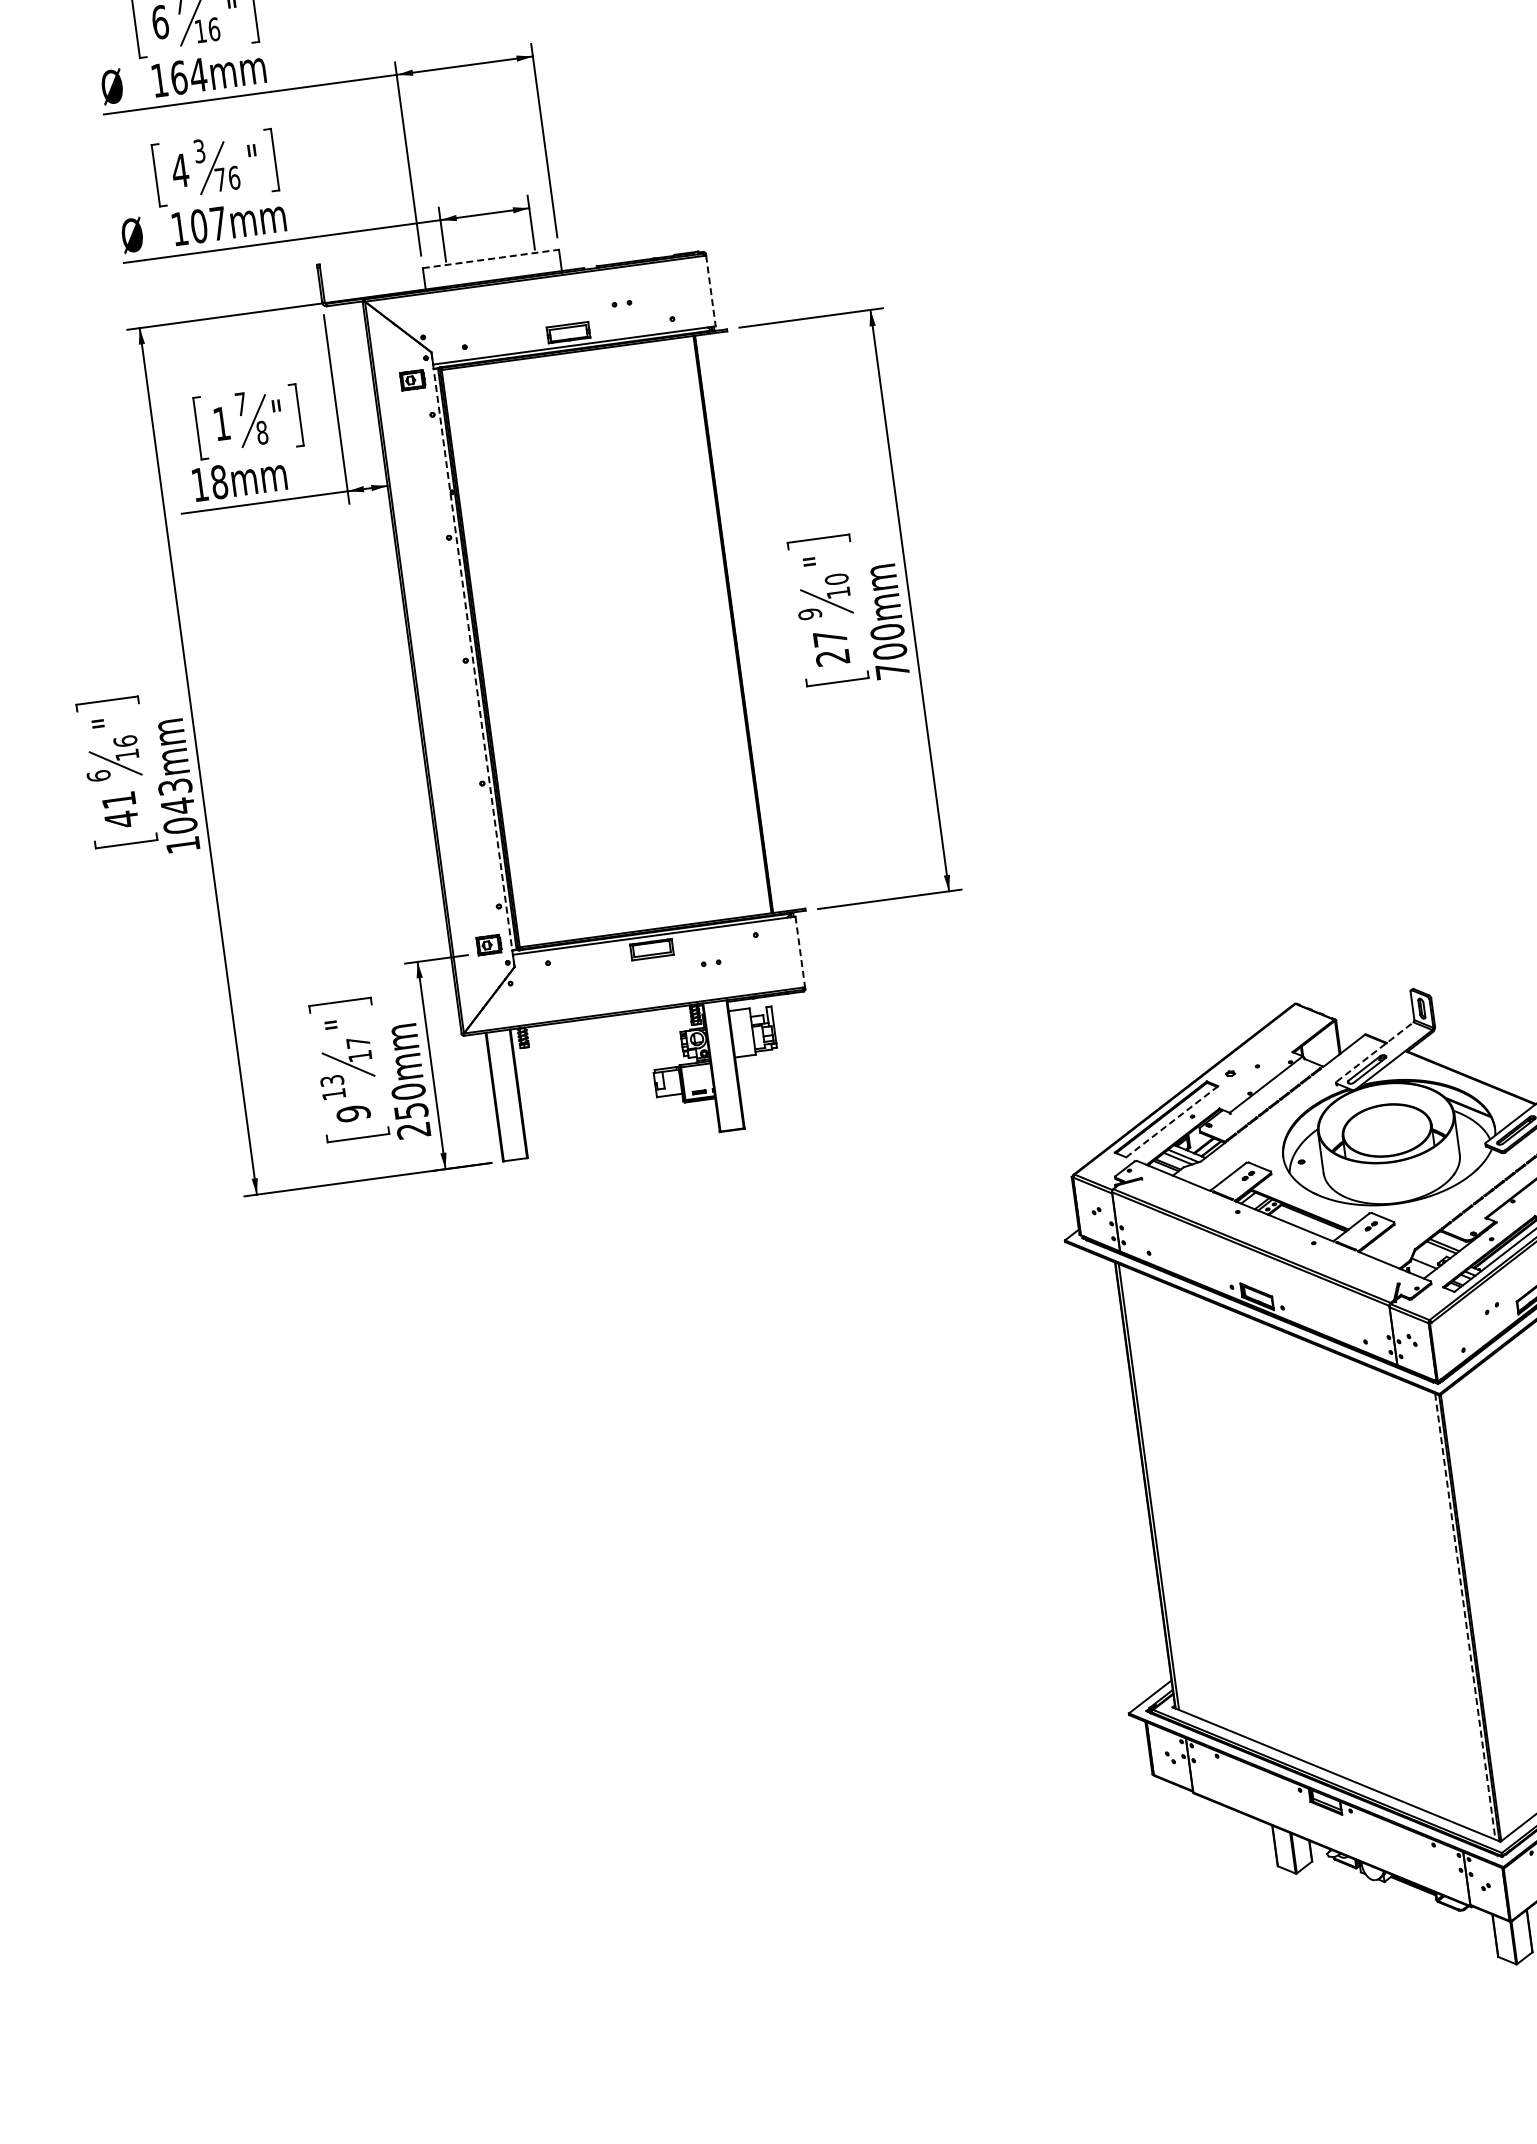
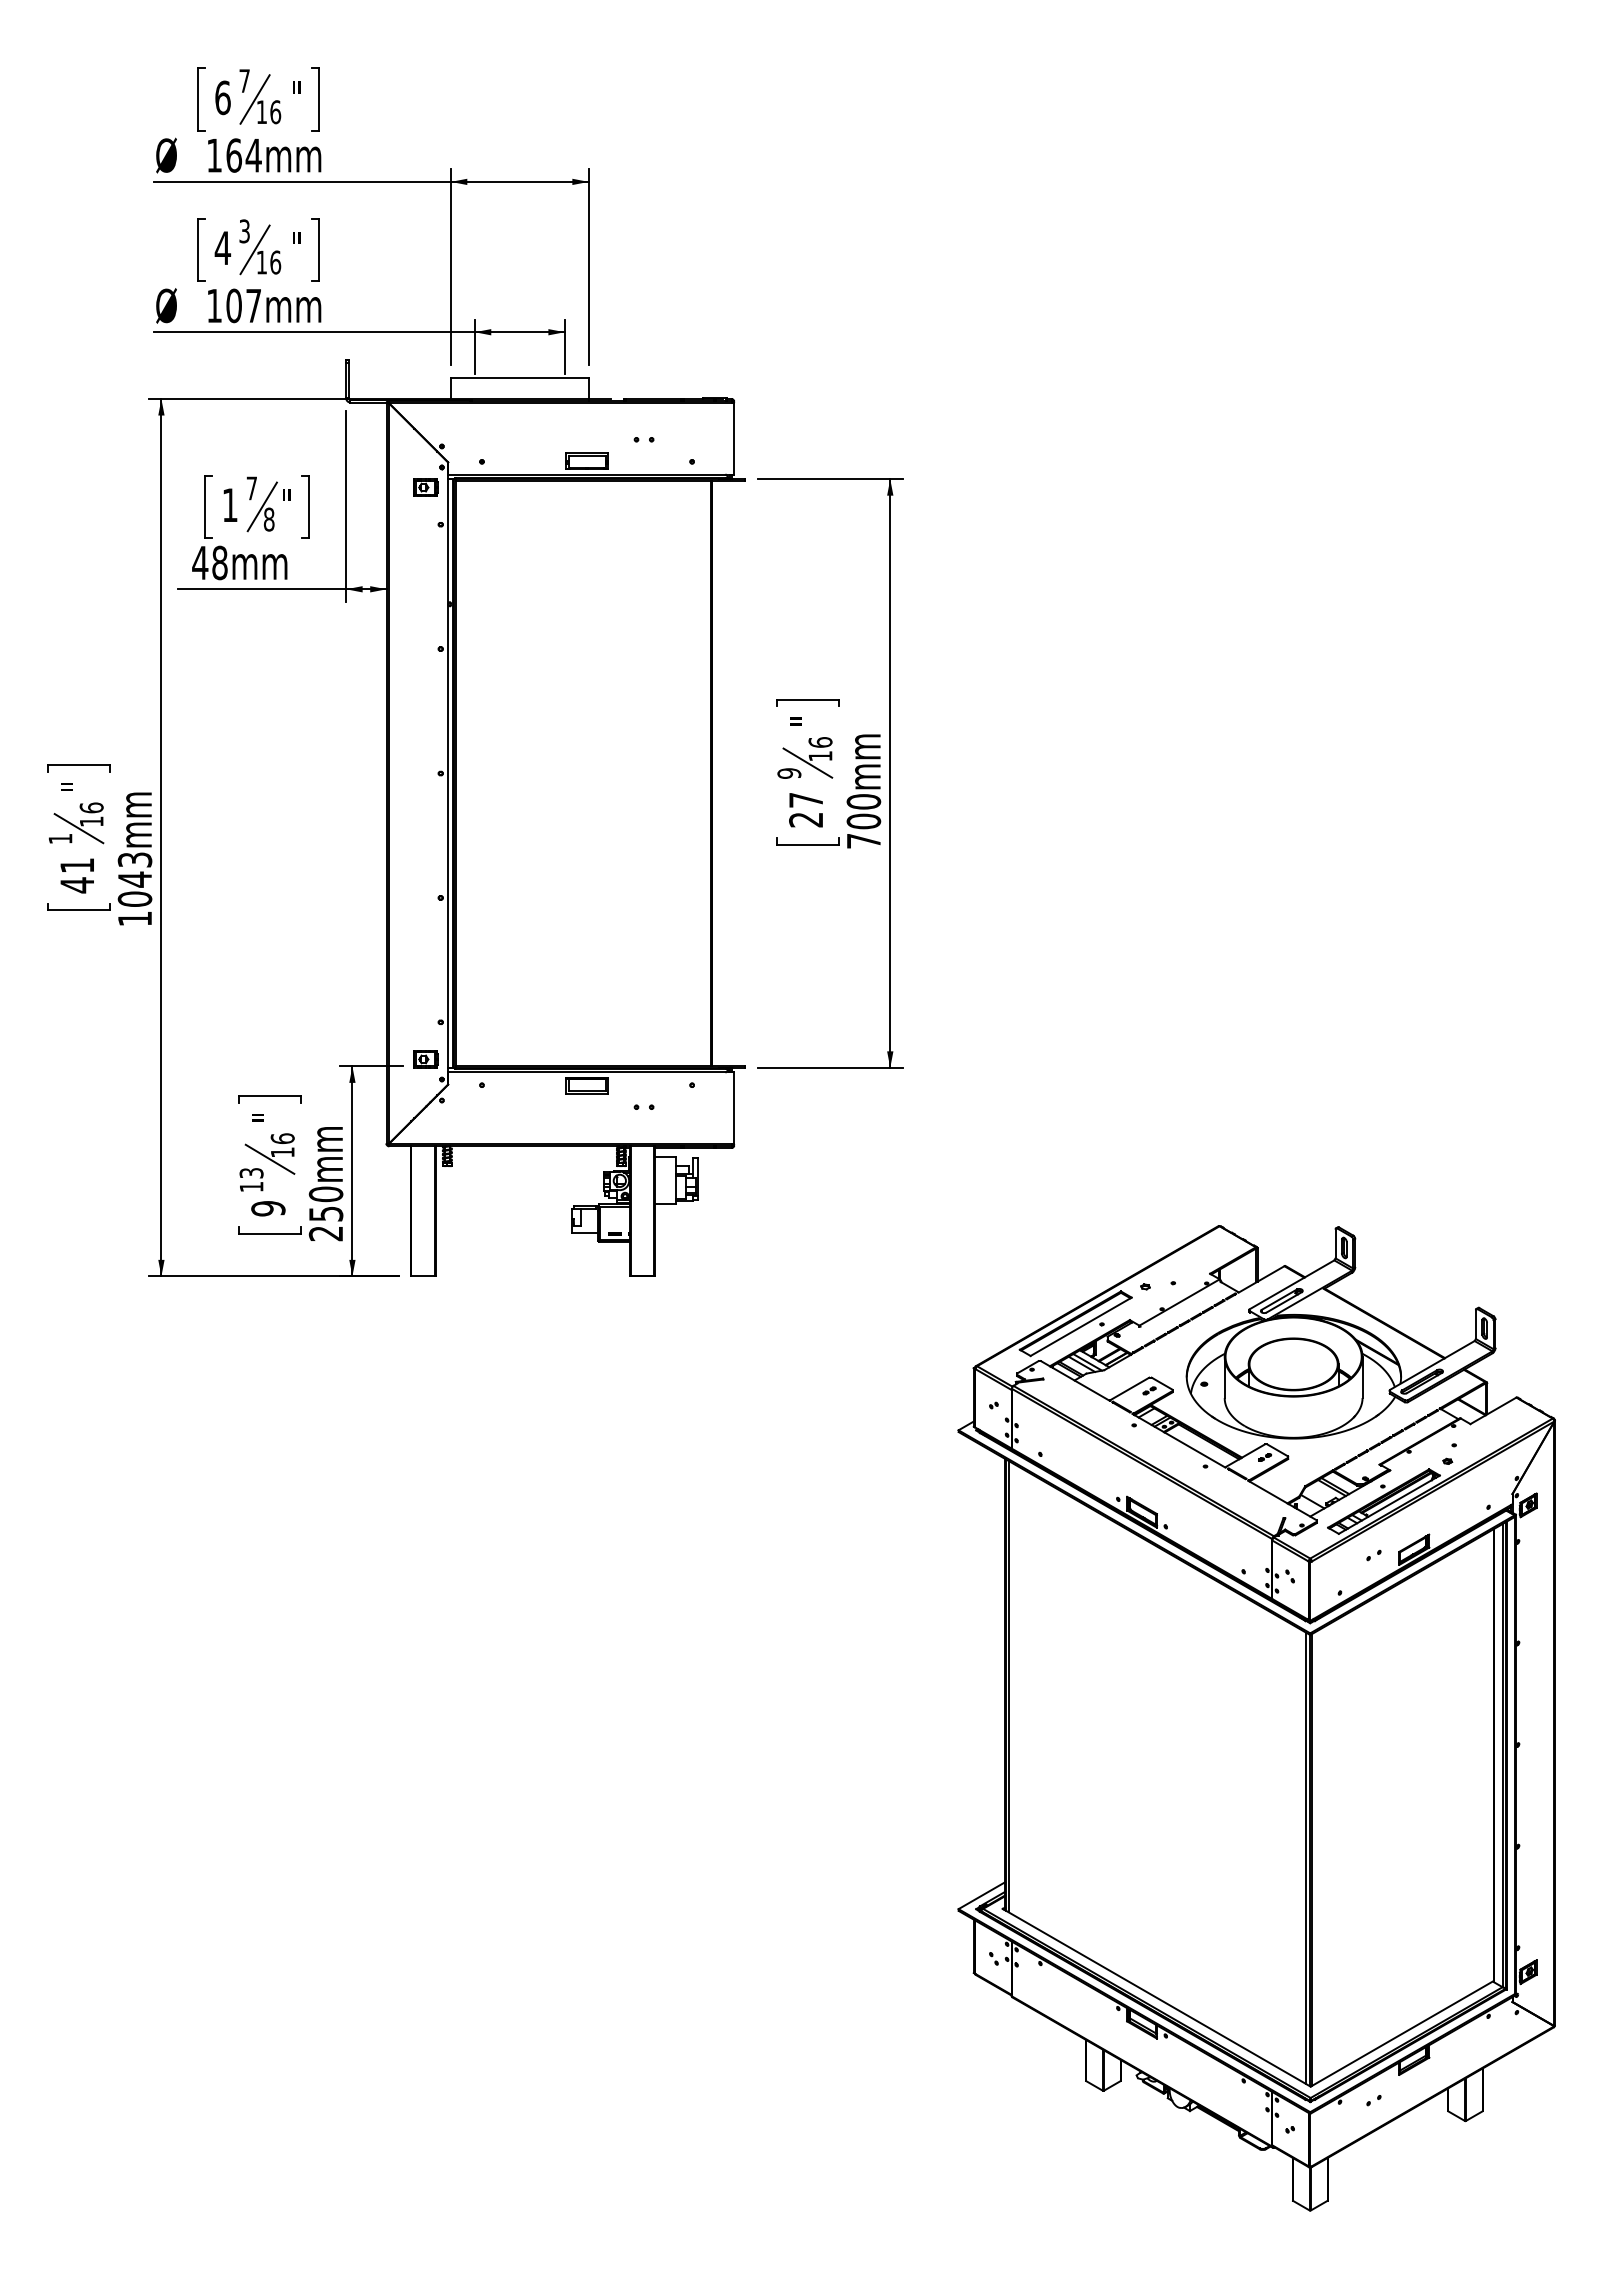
text: (220, 179) -> (261, 262), 76 -> 16
line: (490, 258) -> (519, 377), dashed -> solid
line: (711, 290) -> (734, 438), dashed -> solid
text: (200, 484) -> (200, 562), 18mm -> 48mm
text: (836, 579) -> (820, 742), 10 -> 16
line: (473, 660) -> (448, 774), dashed -> solid
text: (98, 775) -> (60, 838), 6 -> 1
line: (800, 952) -> (734, 1108), dashed -> solid
text: (358, 1042) -> (282, 1138), 17 -> 16
line: (1375, 1051) -> (1292, 1284), dashed -> solid
line: (1171, 1122) -> (1080, 1327), dashed -> solid
line: (1464, 1617) -> (1305, 1858), dashed -> solid

